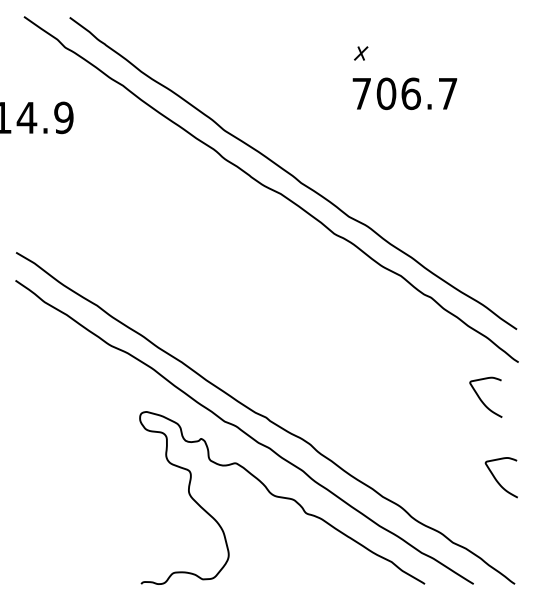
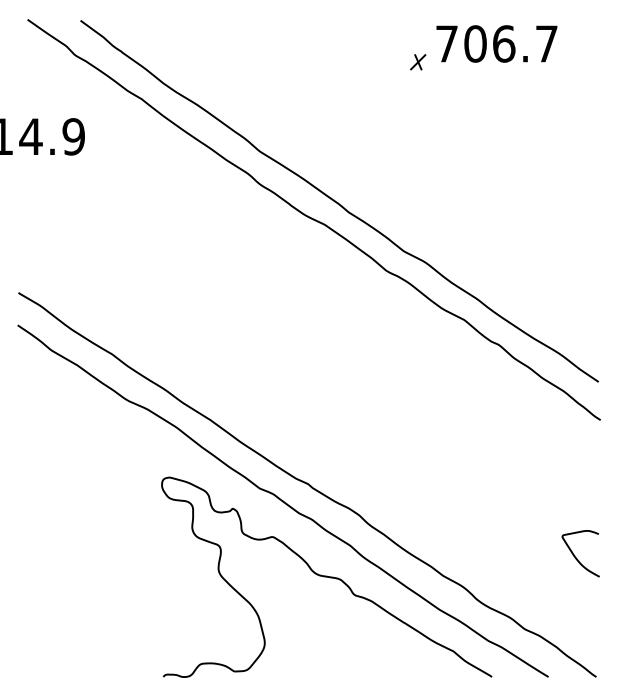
text: (404, 93) -> (496, 43), moved
curve: (481, 398) -> (557, 462), removed

